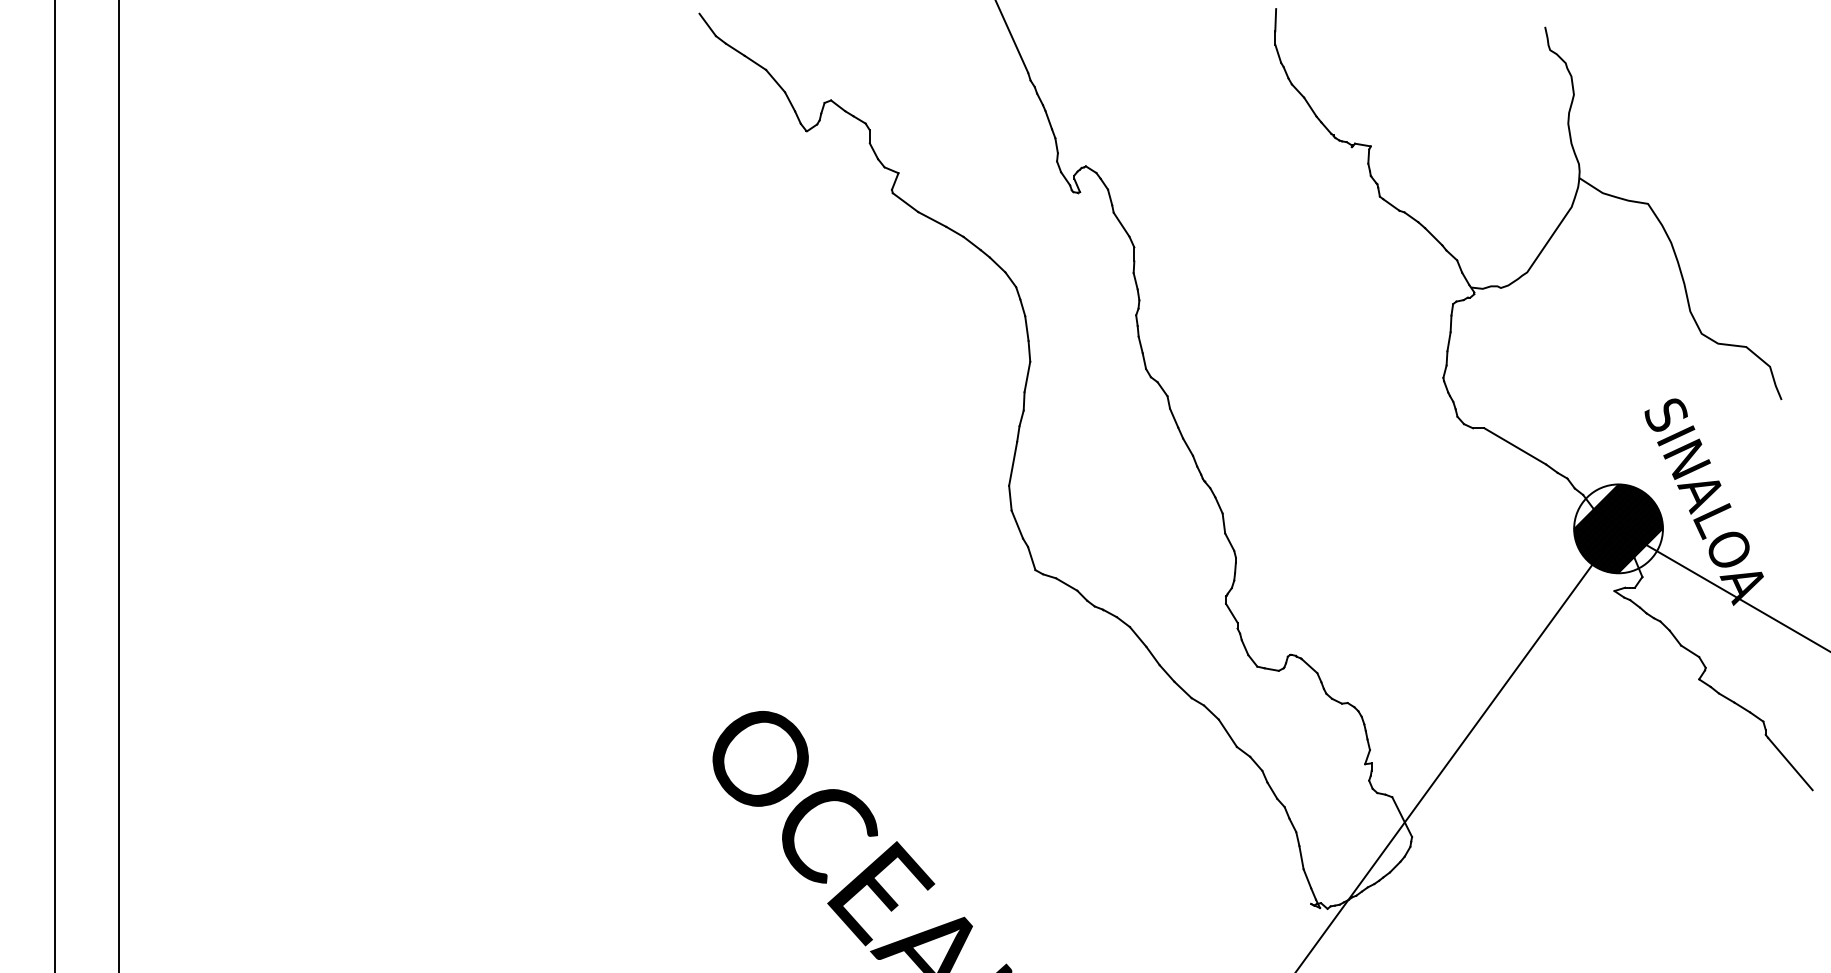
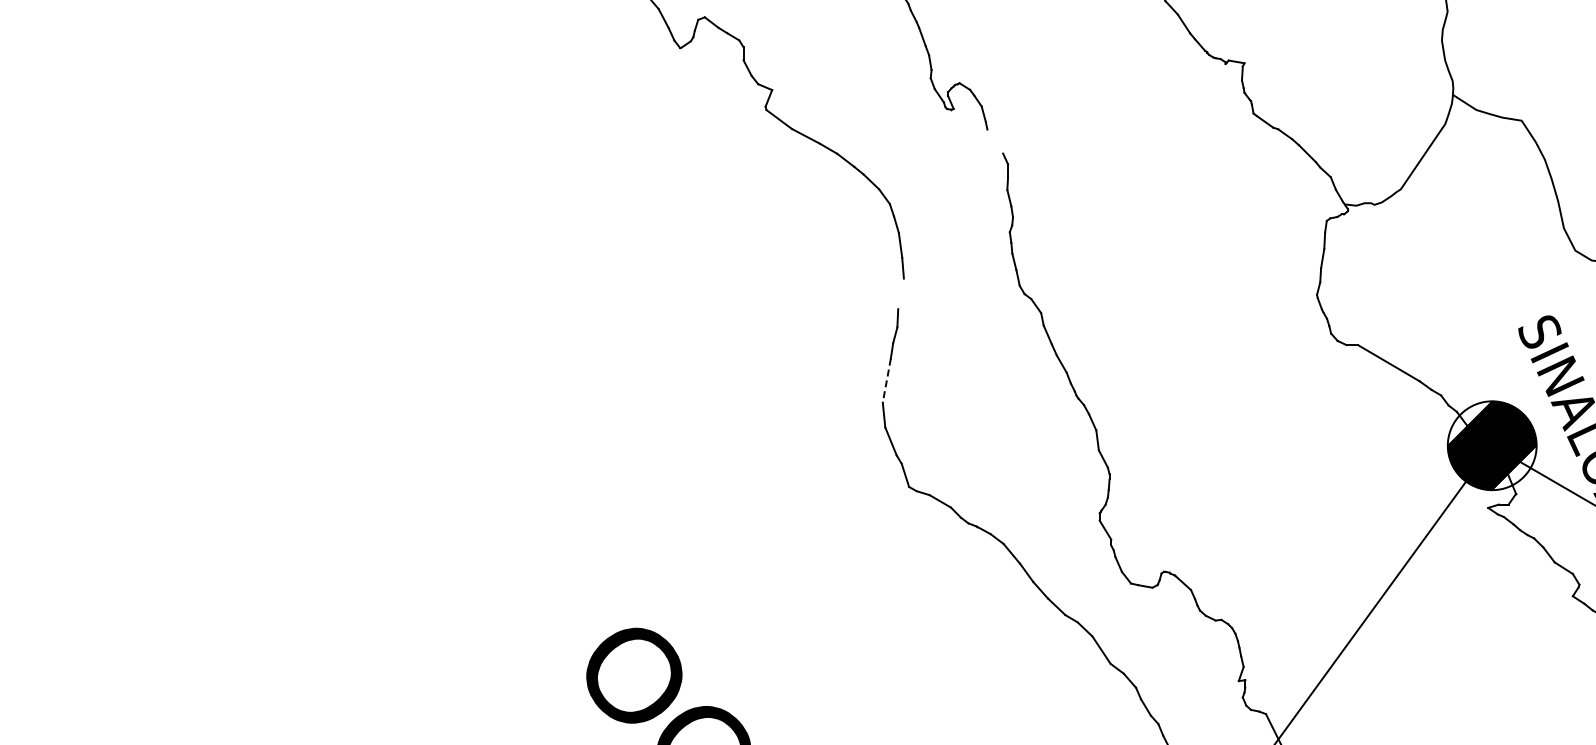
line: (1121, 224) -> (995, 141), removed
line: (1027, 376) -> (901, 293), removed
line: (1013, 464) -> (887, 381), solid -> dashed

